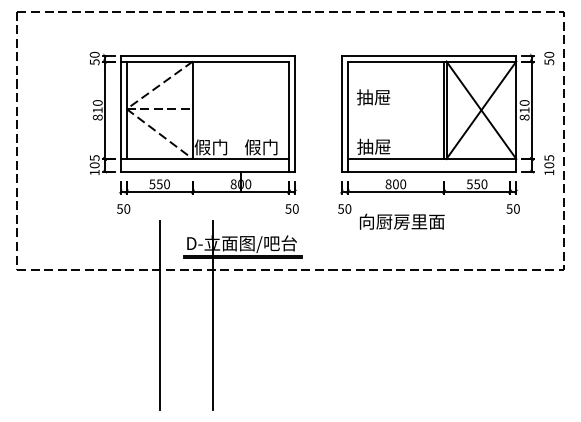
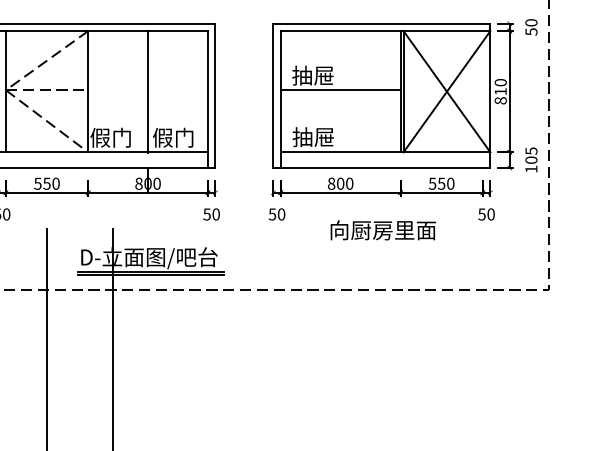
line: (395, 109) -> (340, 90), added
line: (241, 110) -> (148, 91), added
text: (402, 221) -> (383, 230), moved

